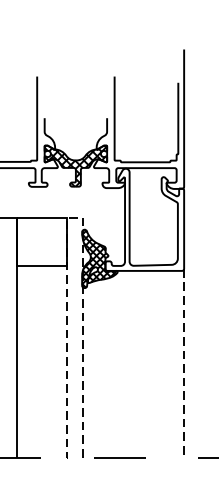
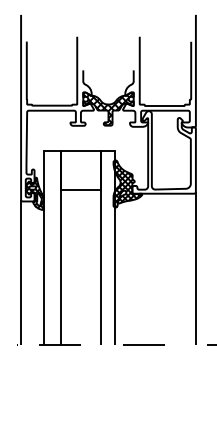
line: (74, 218) -> (107, 151), dashed -> solid
line: (183, 363) -> (195, 268), dashed -> solid

